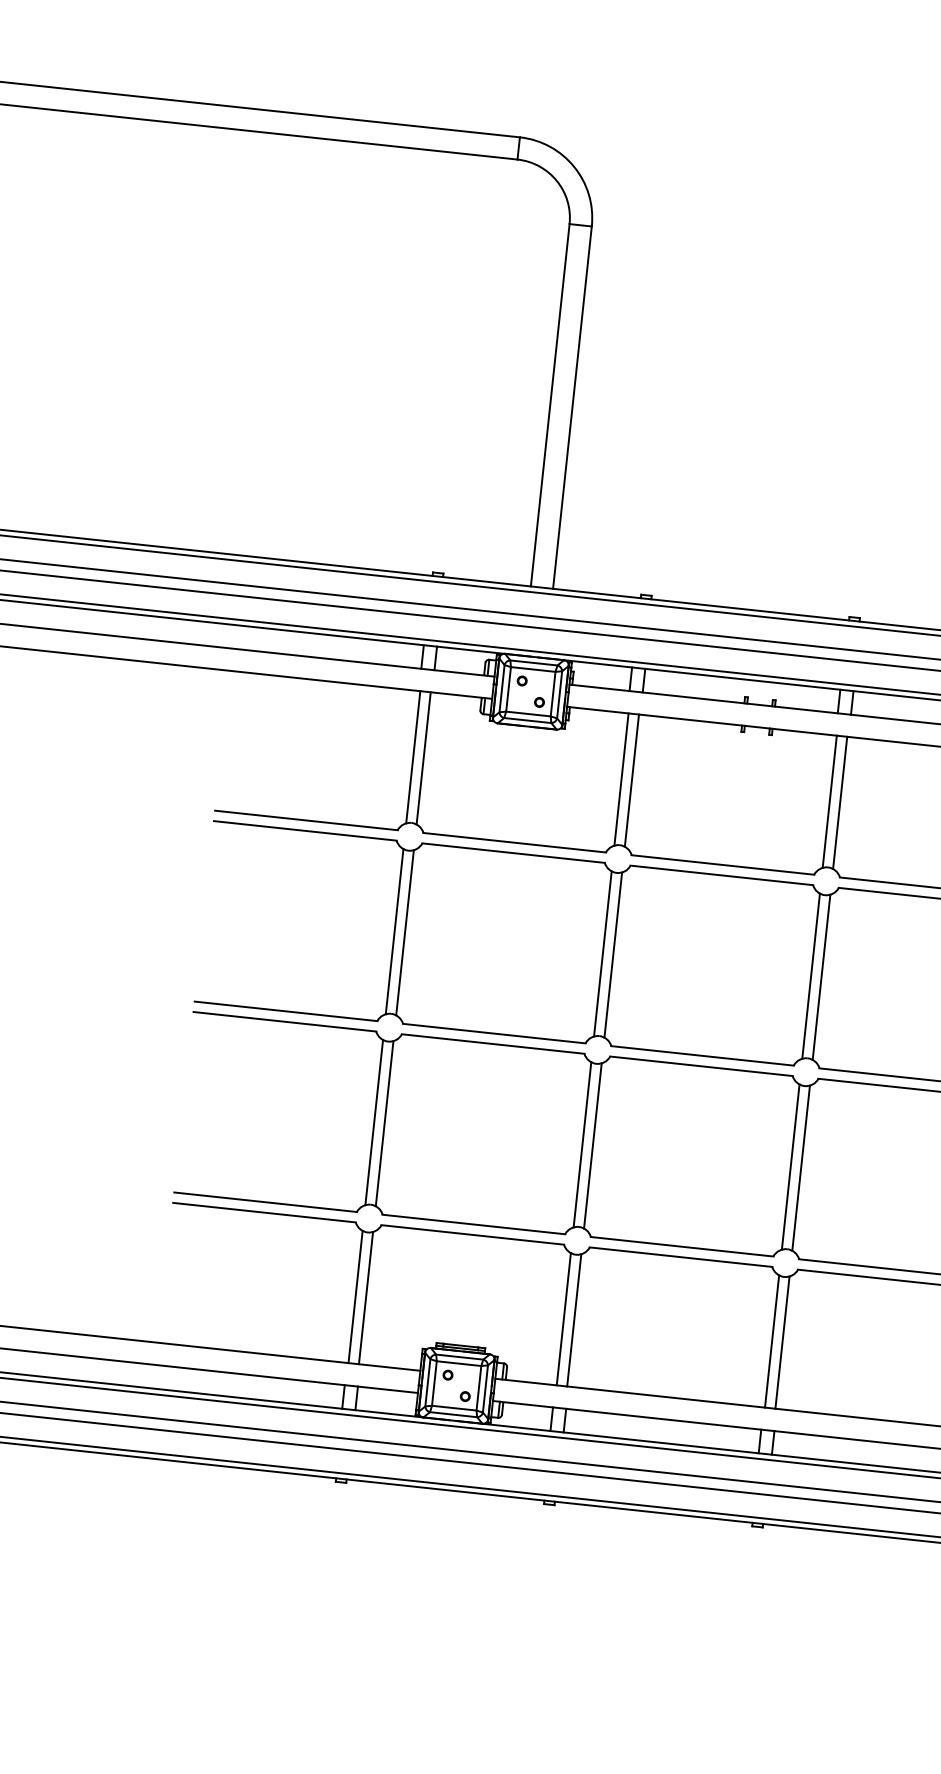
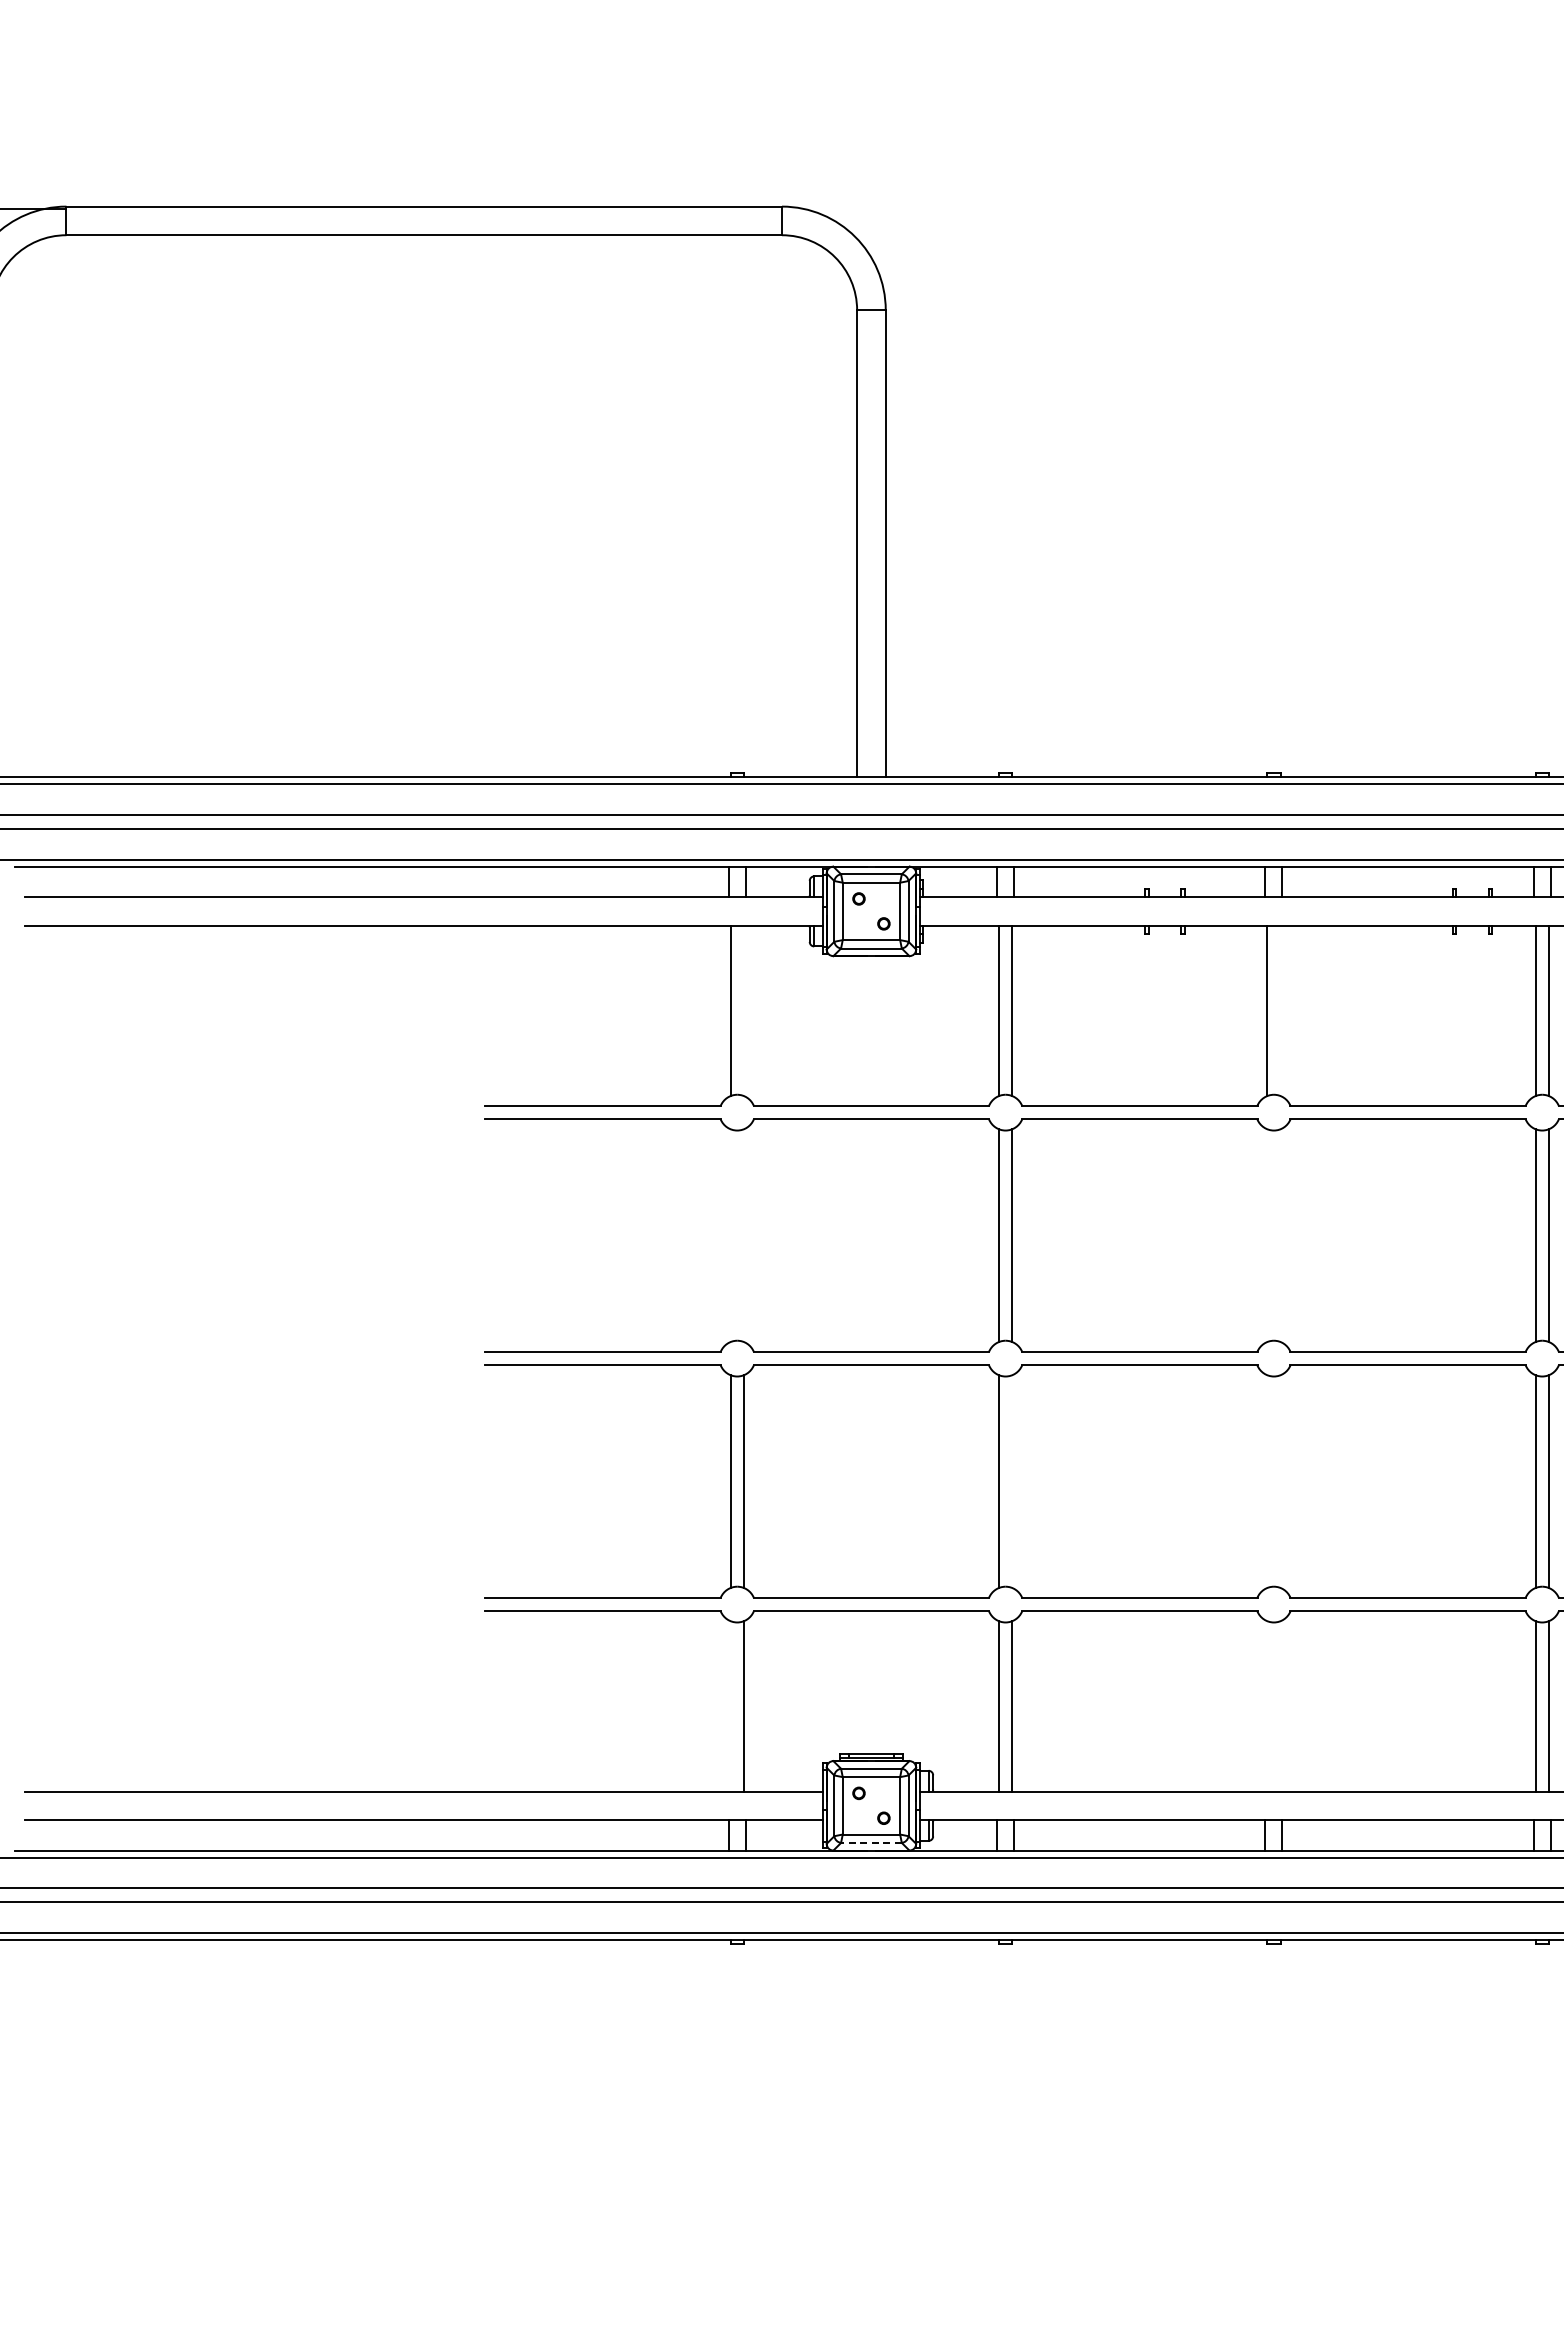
line: (424, 758) -> (744, 1010), removed
line: (840, 802) -> (1280, 1010), removed
line: (394, 931) -> (730, 1235), removed
line: (405, 932) -> (744, 1235), removed
line: (811, 976) -> (1267, 1235), removed
line: (821, 977) -> (1280, 1235), removed
line: (593, 1145) -> (1012, 1481), removed
line: (790, 1167) -> (1267, 1481), removed
line: (801, 1168) -> (1280, 1481), removed
line: (355, 1297) -> (730, 1706), removed
line: (772, 1341) -> (1267, 1706), removed
line: (782, 1342) -> (1280, 1706), removed
line: (452, 1414) -> (870, 1842), solid -> dashed

